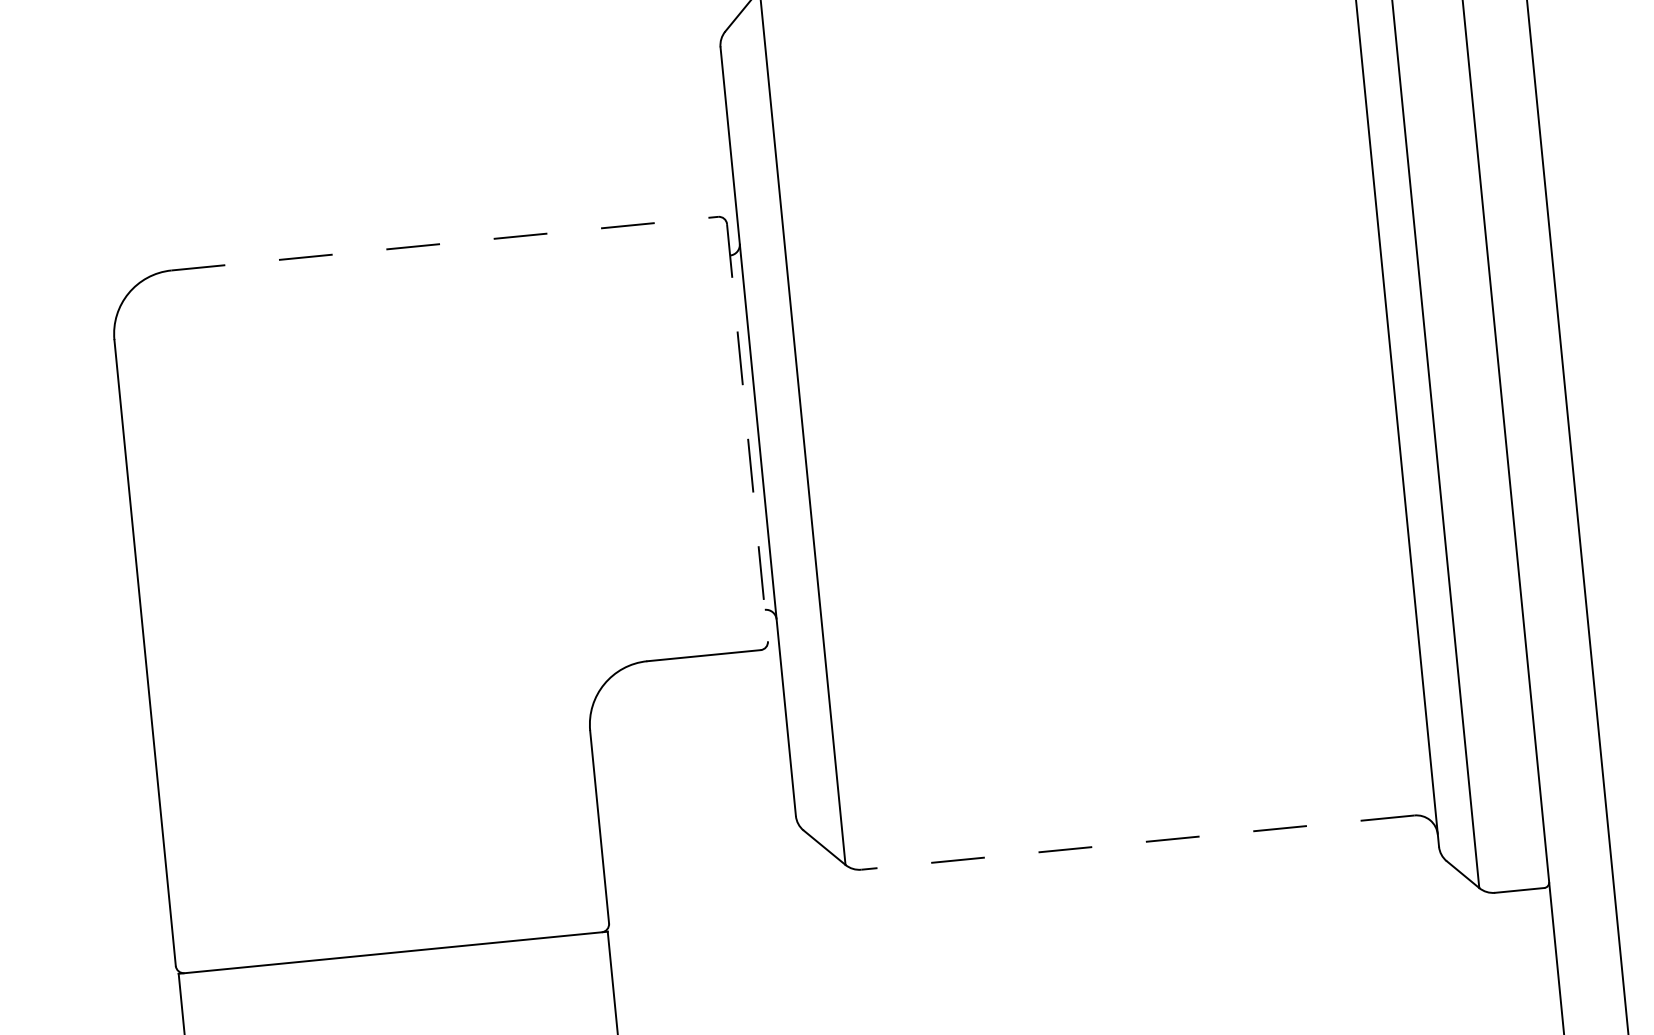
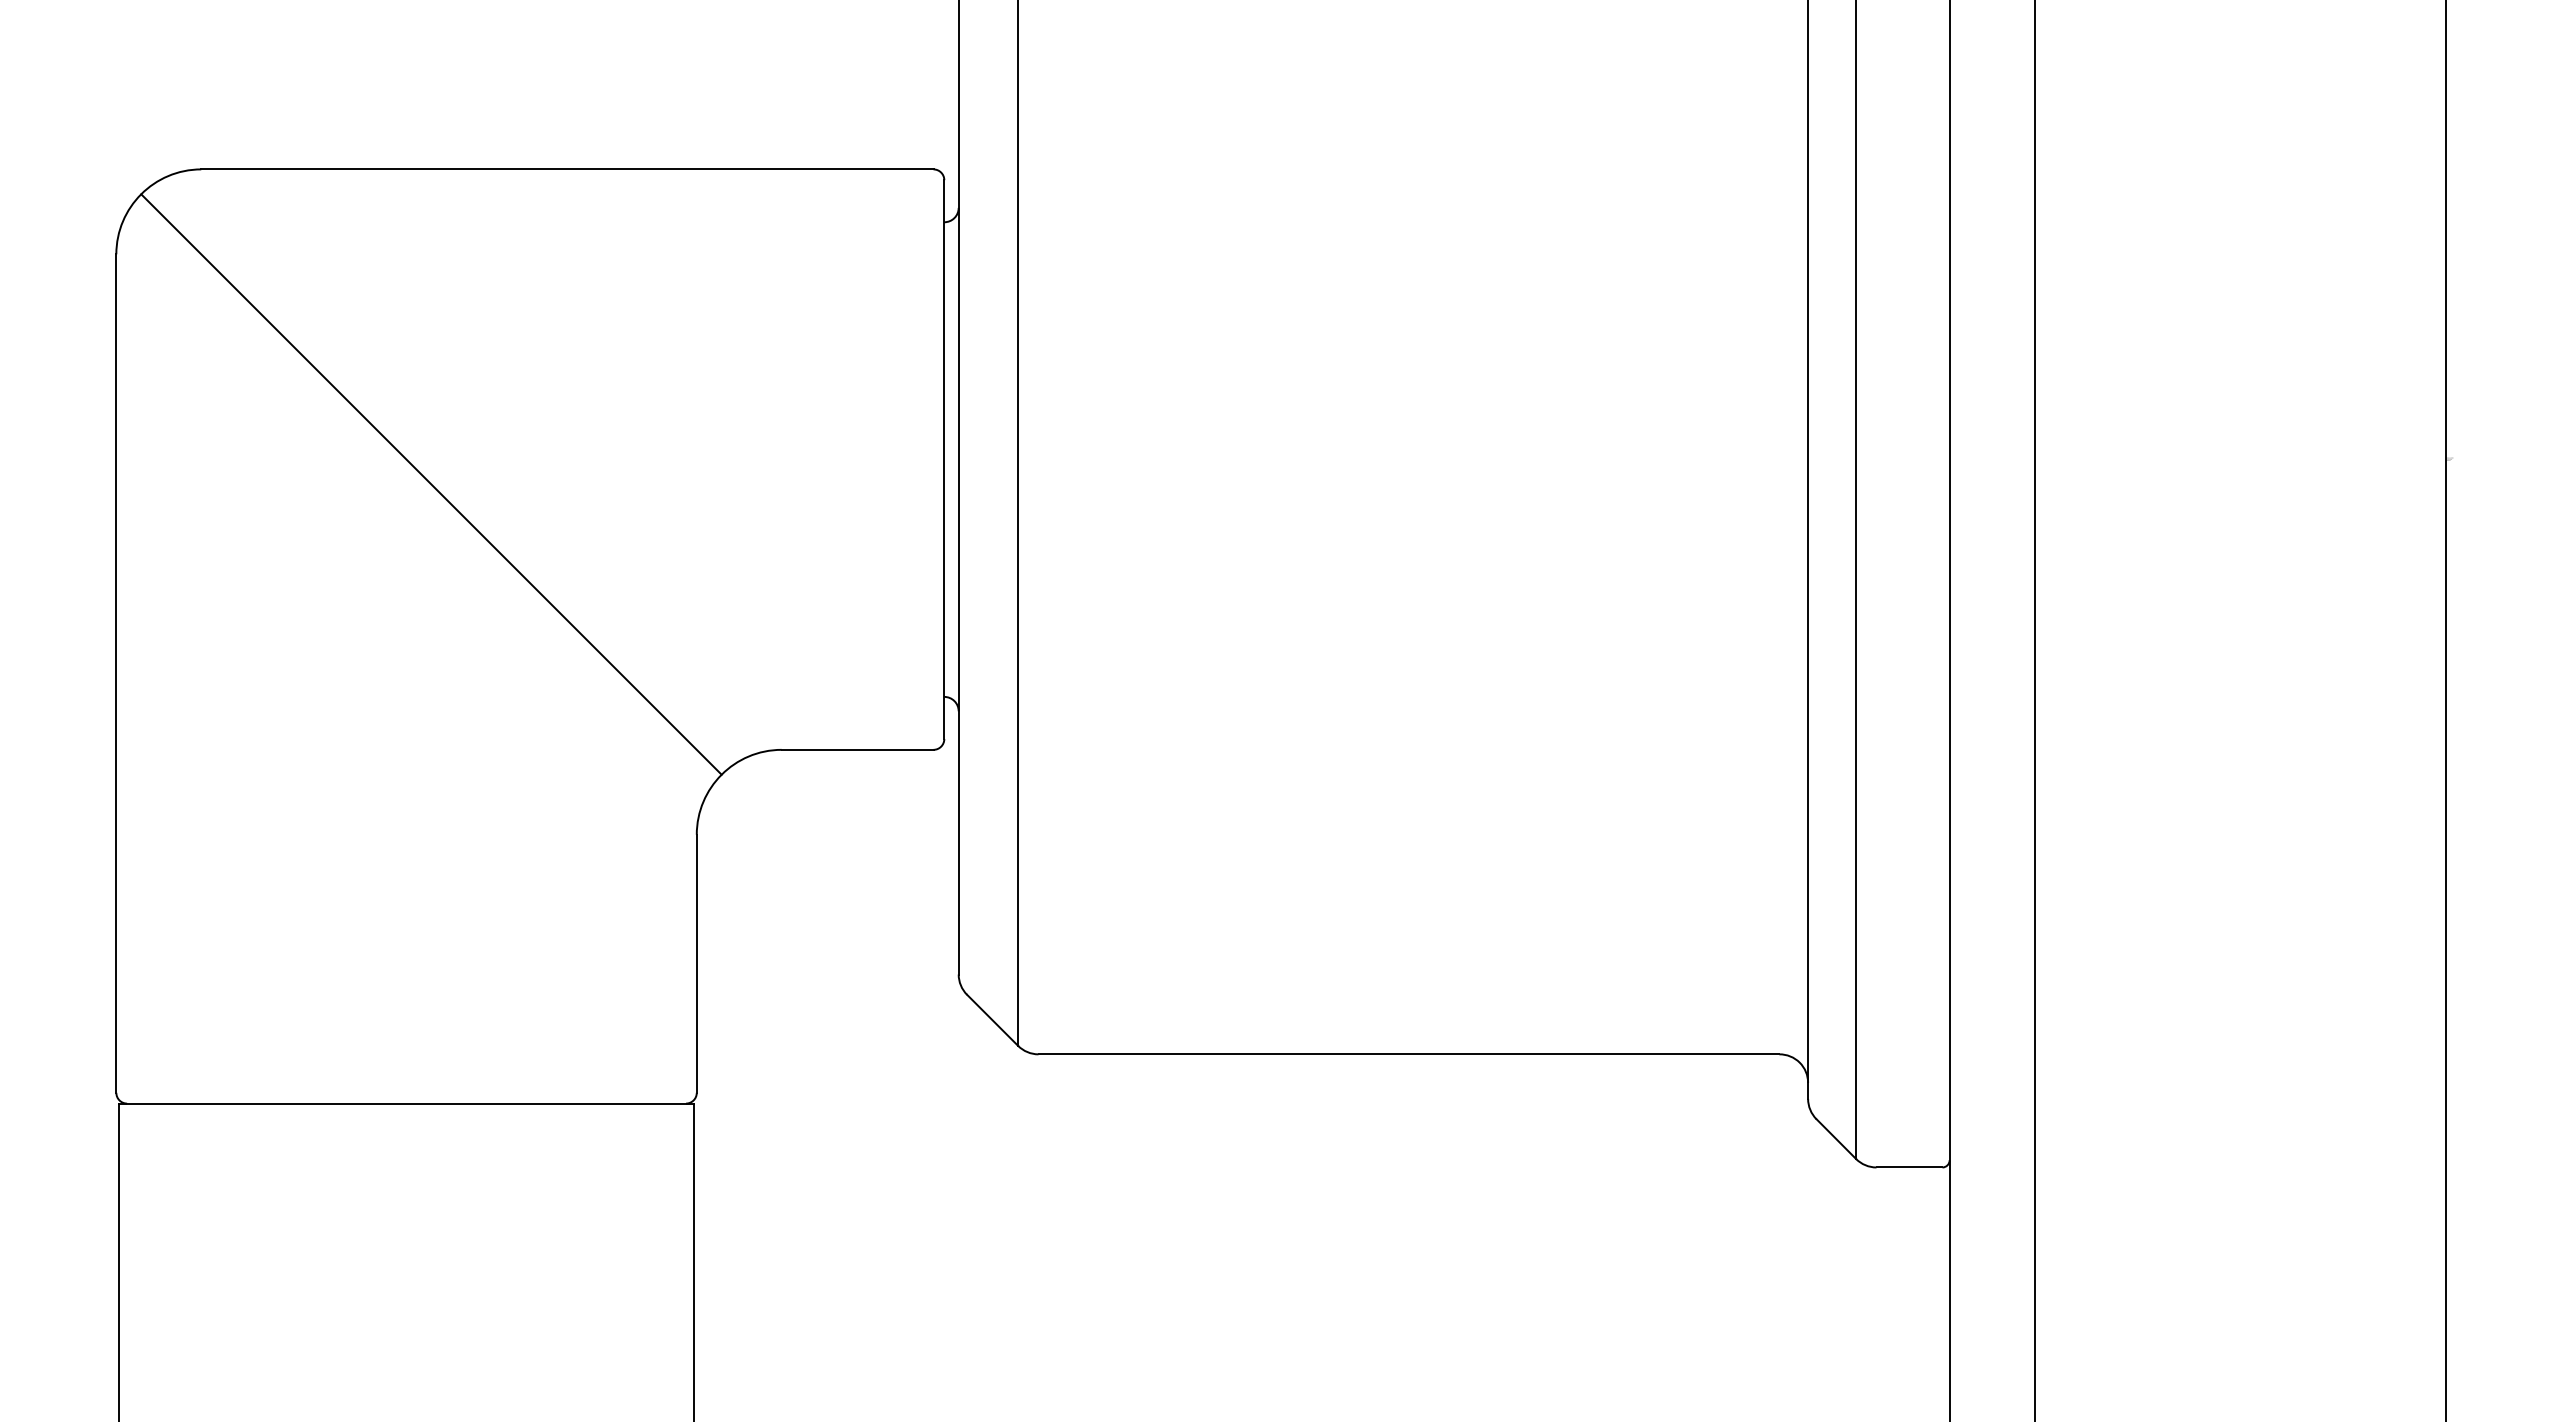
line: (444, 243) -> (567, 169), dashed -> solid
line: (747, 433) -> (944, 460), dashed -> solid
line: (366, 488) -> (431, 484), added
line: (1137, 842) -> (1408, 1054), dashed -> solid

